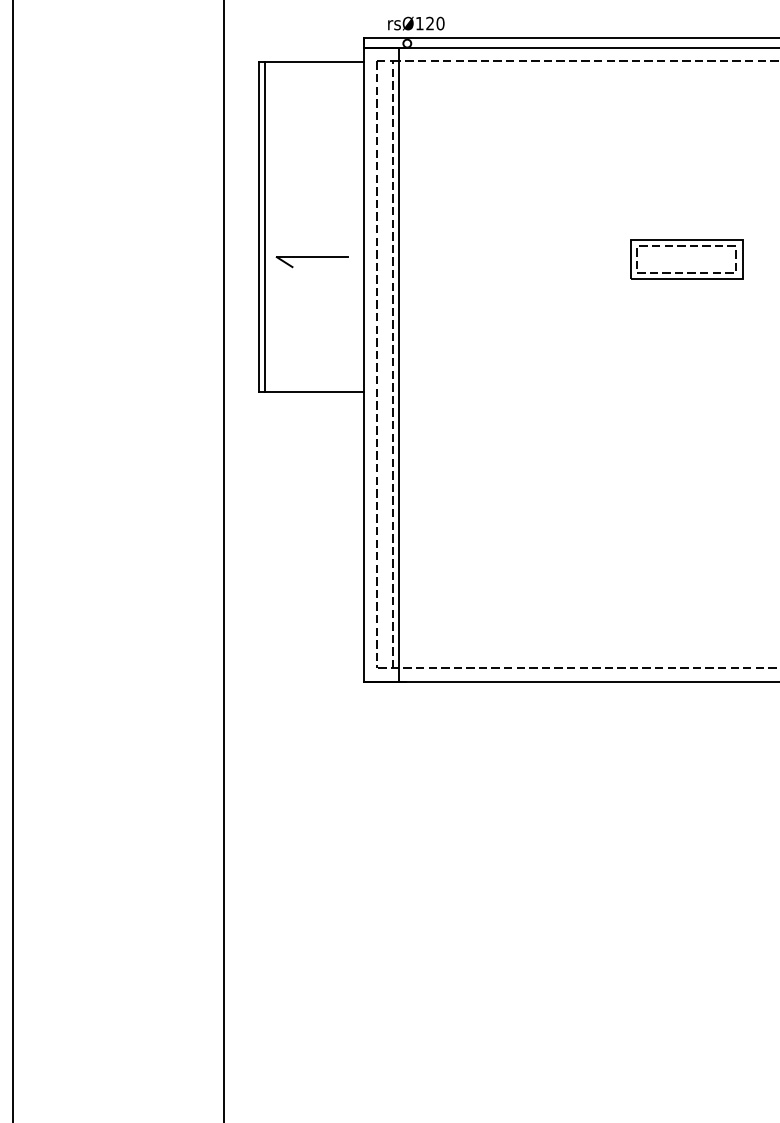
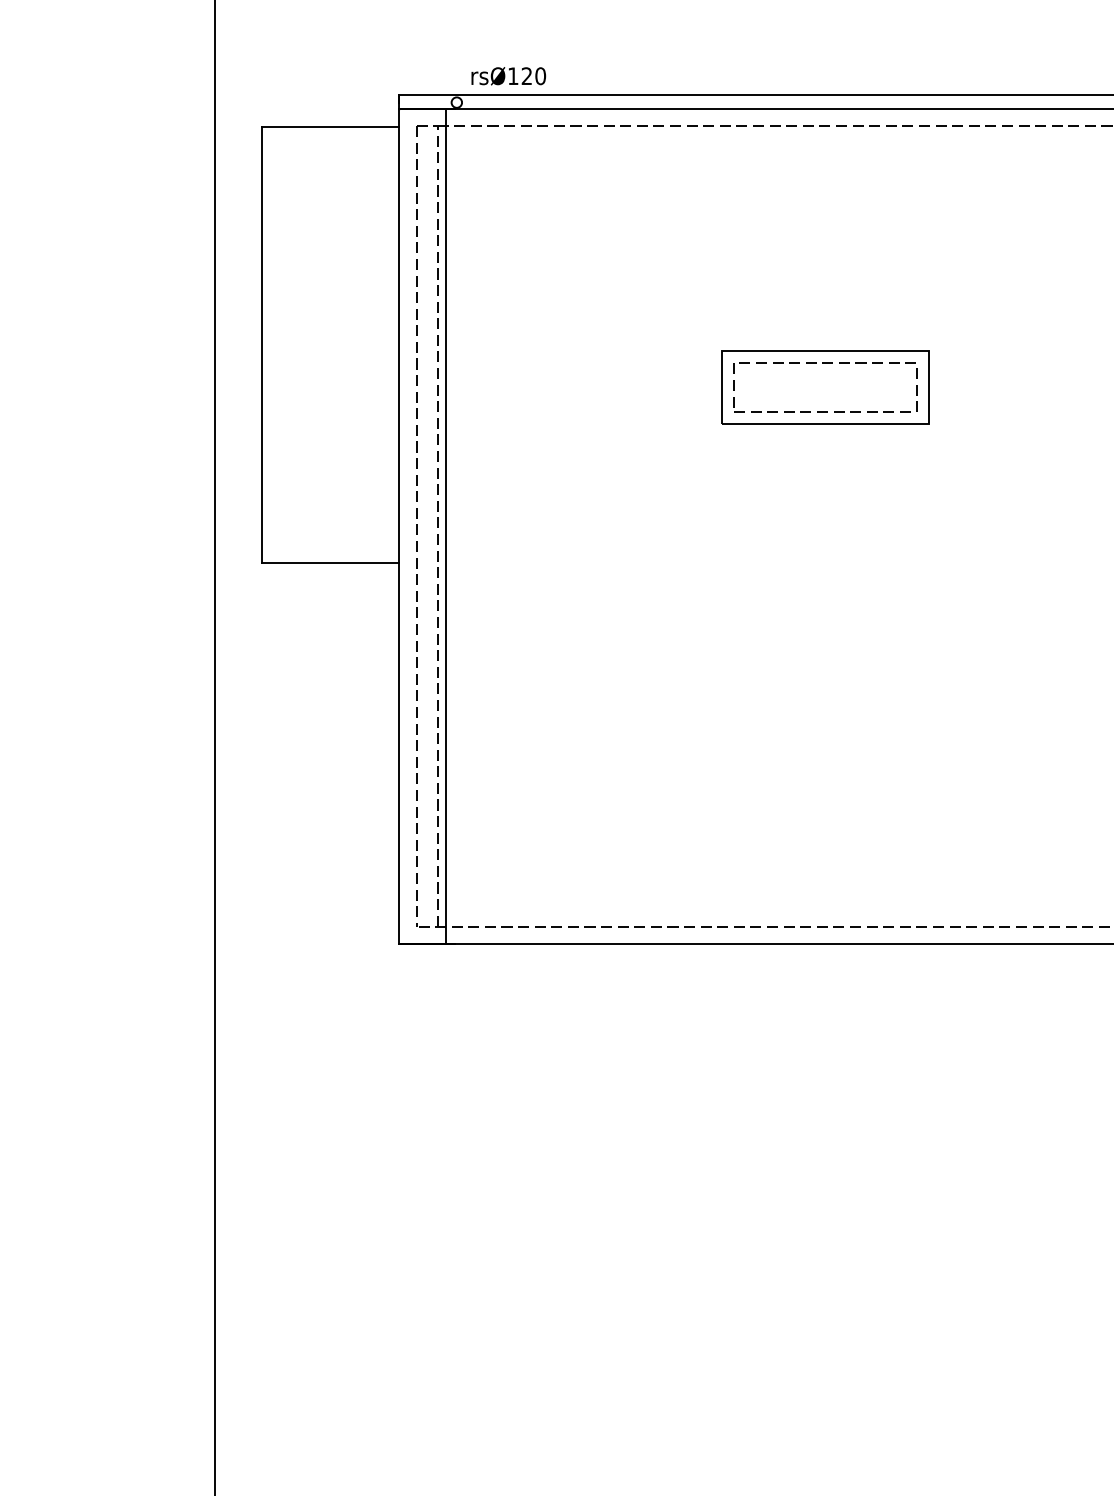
text: (416, 23) -> (508, 76), moved
line: (264, 226) -> (268, 344), removed
part: (686, 259) -> (824, 387), size x1.4
part: (312, 261) -> (331, 390), removed

